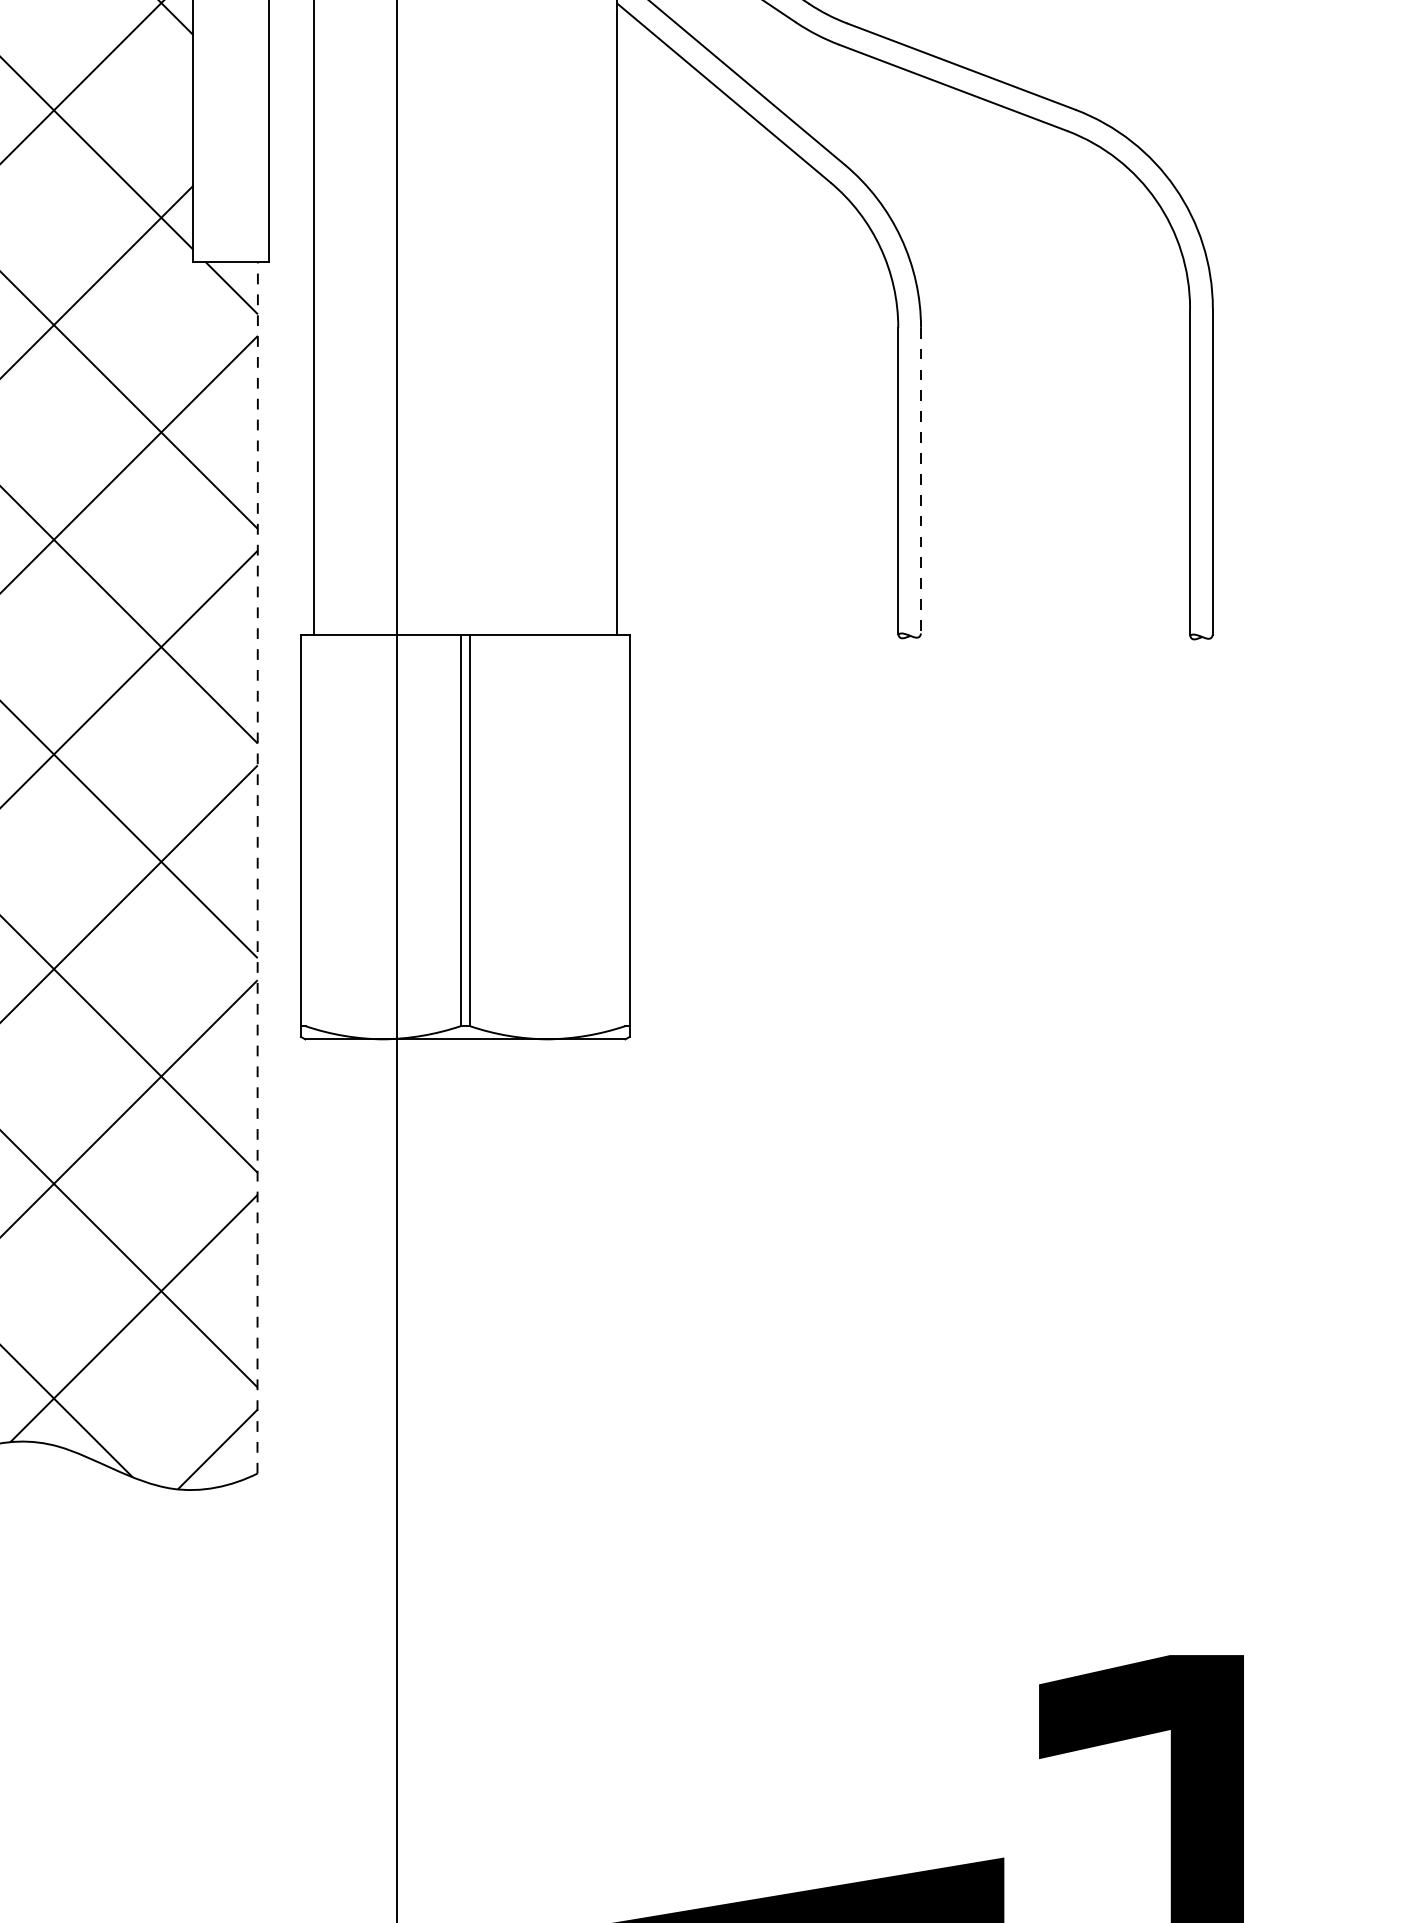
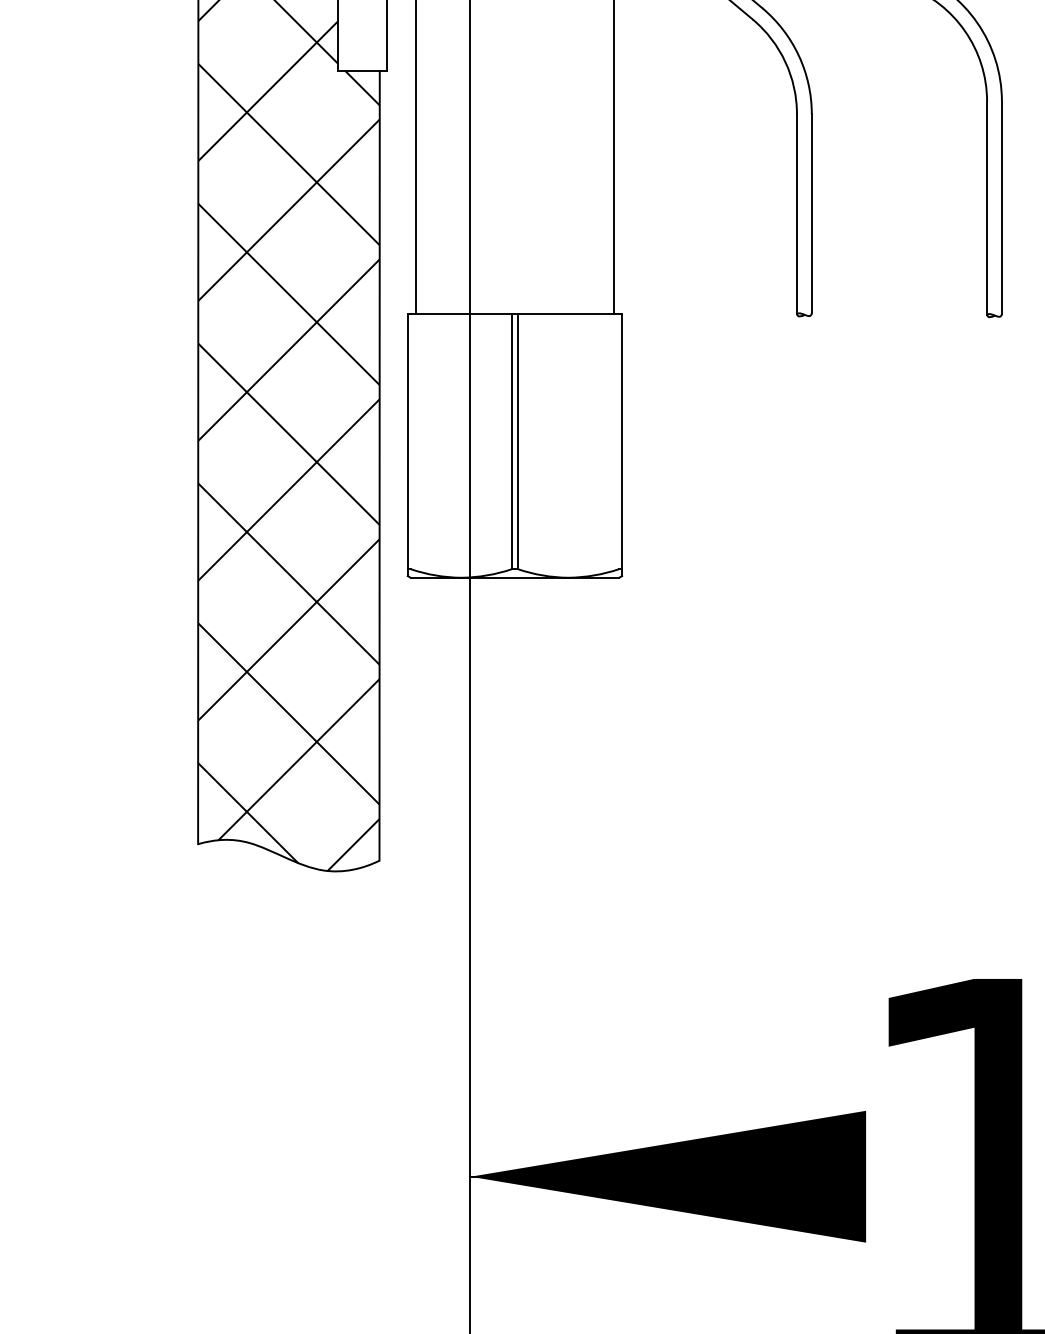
line: (920, 480) -> (811, 213), dashed -> solid
line: (257, 867) -> (379, 465), dashed -> solid

